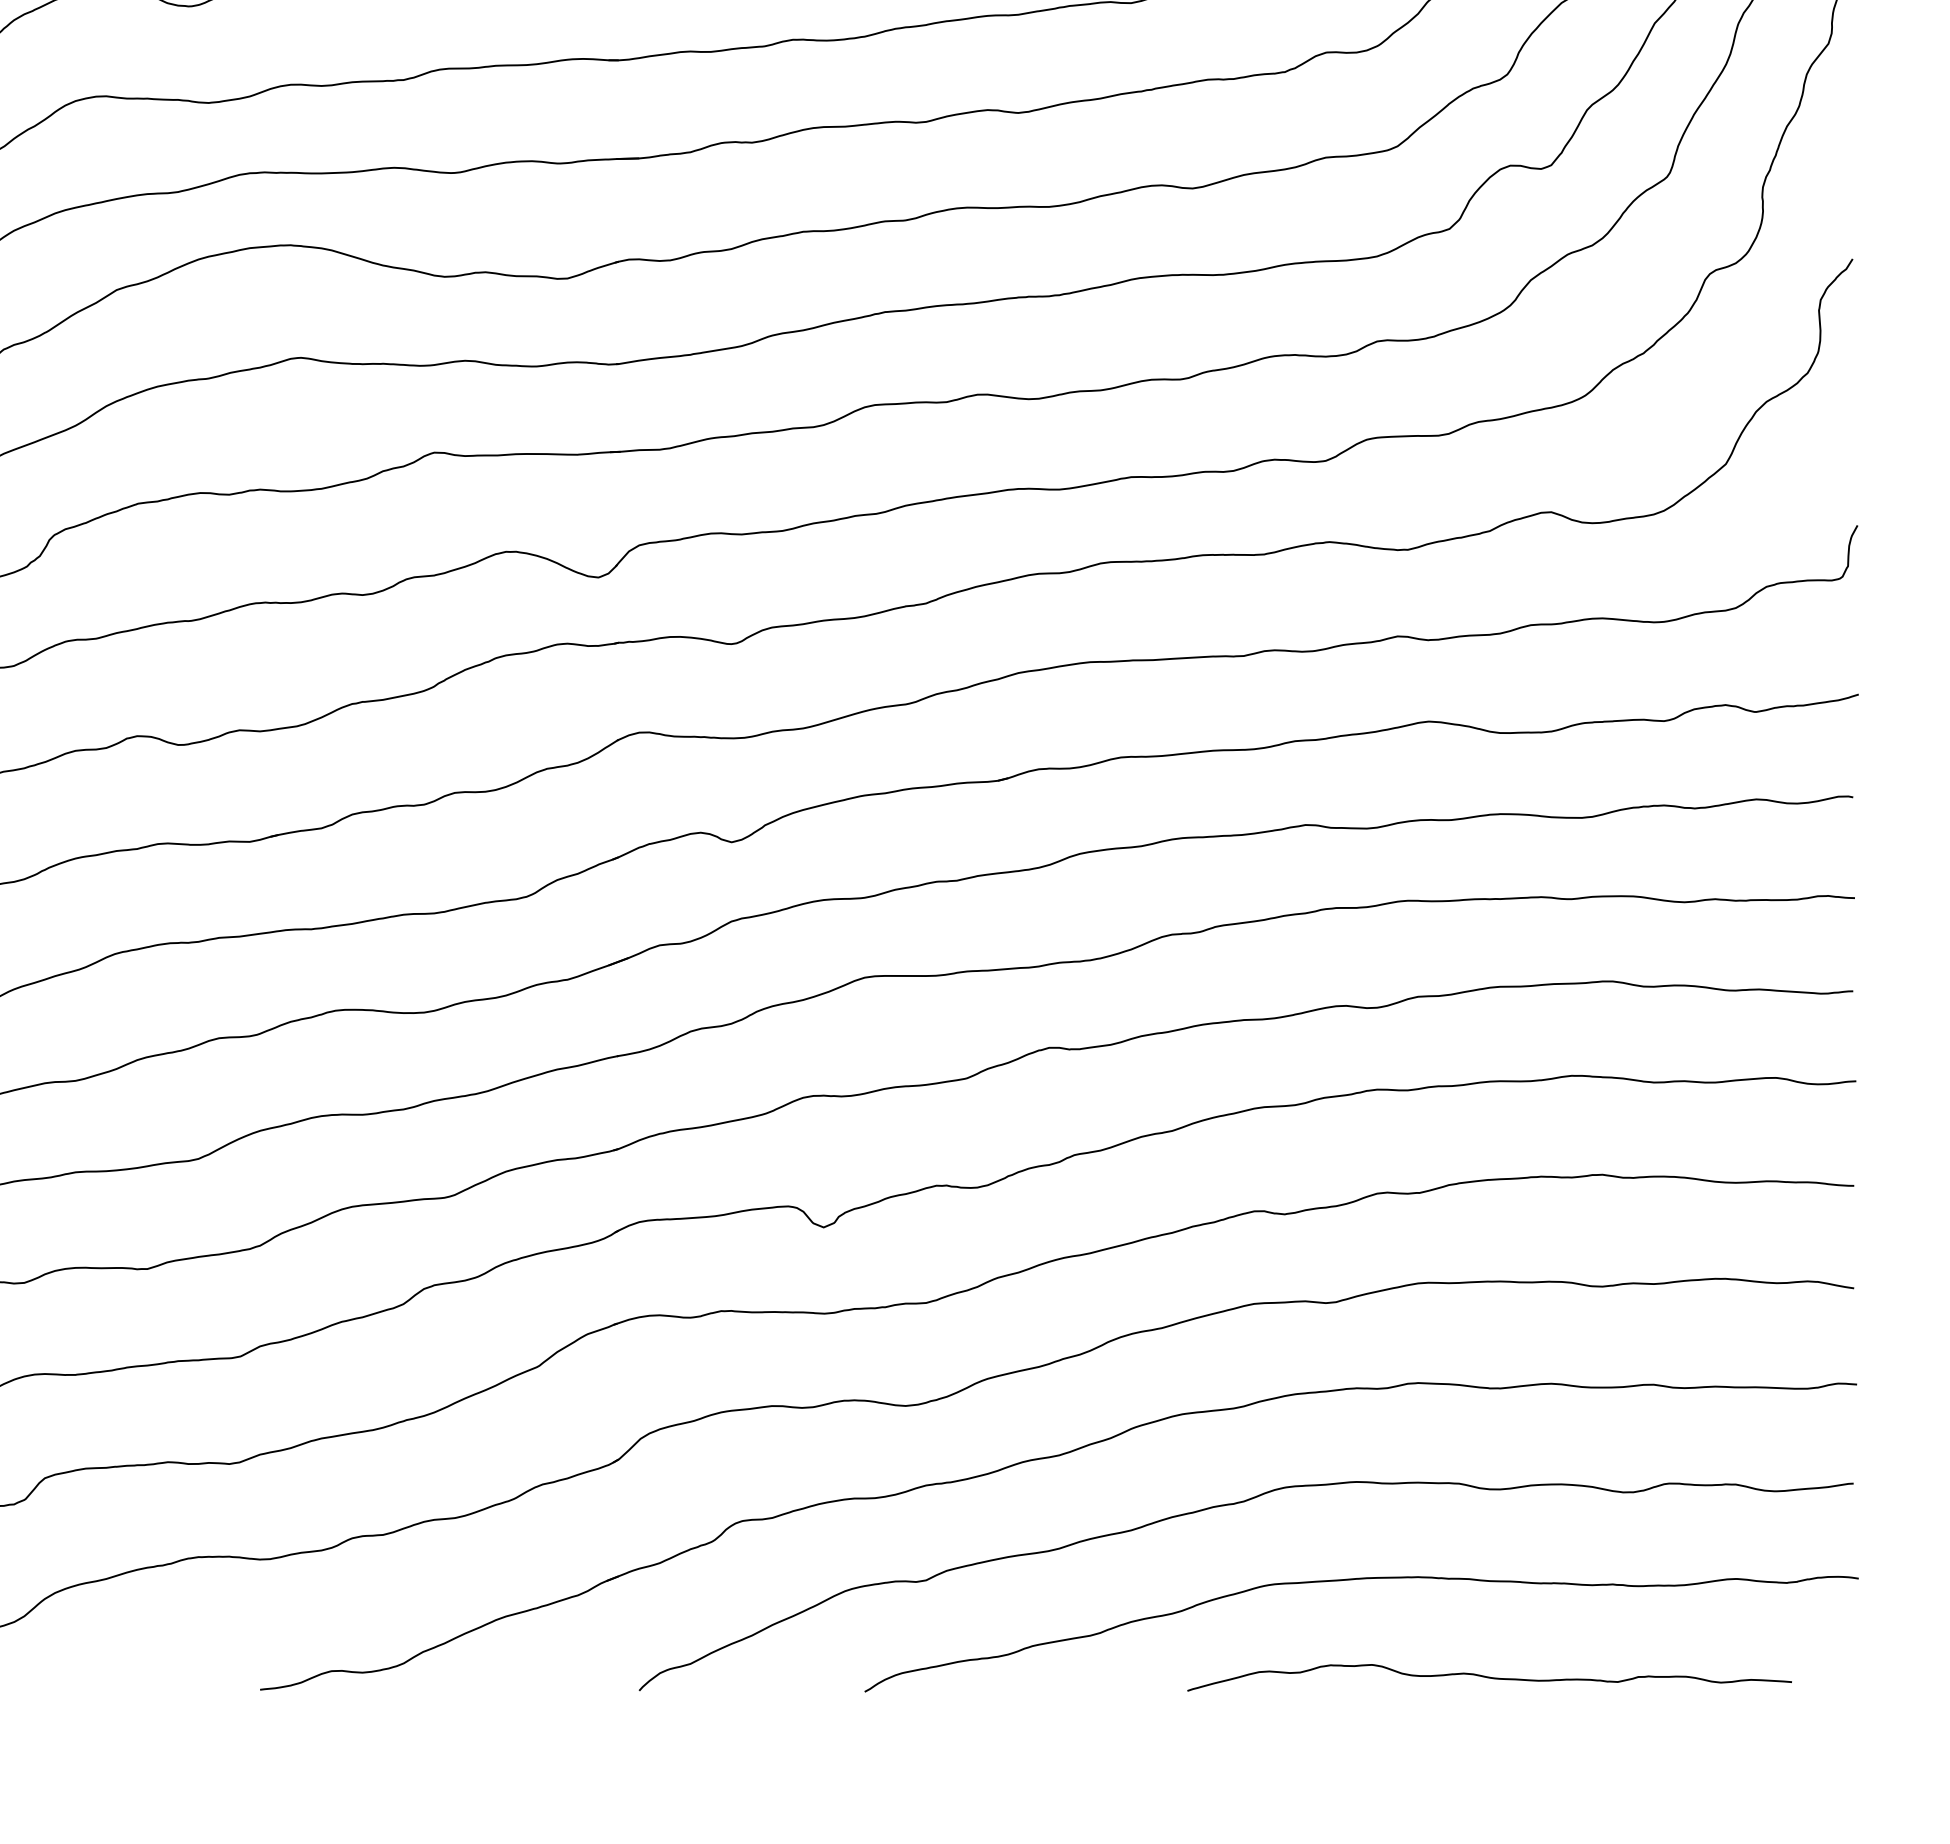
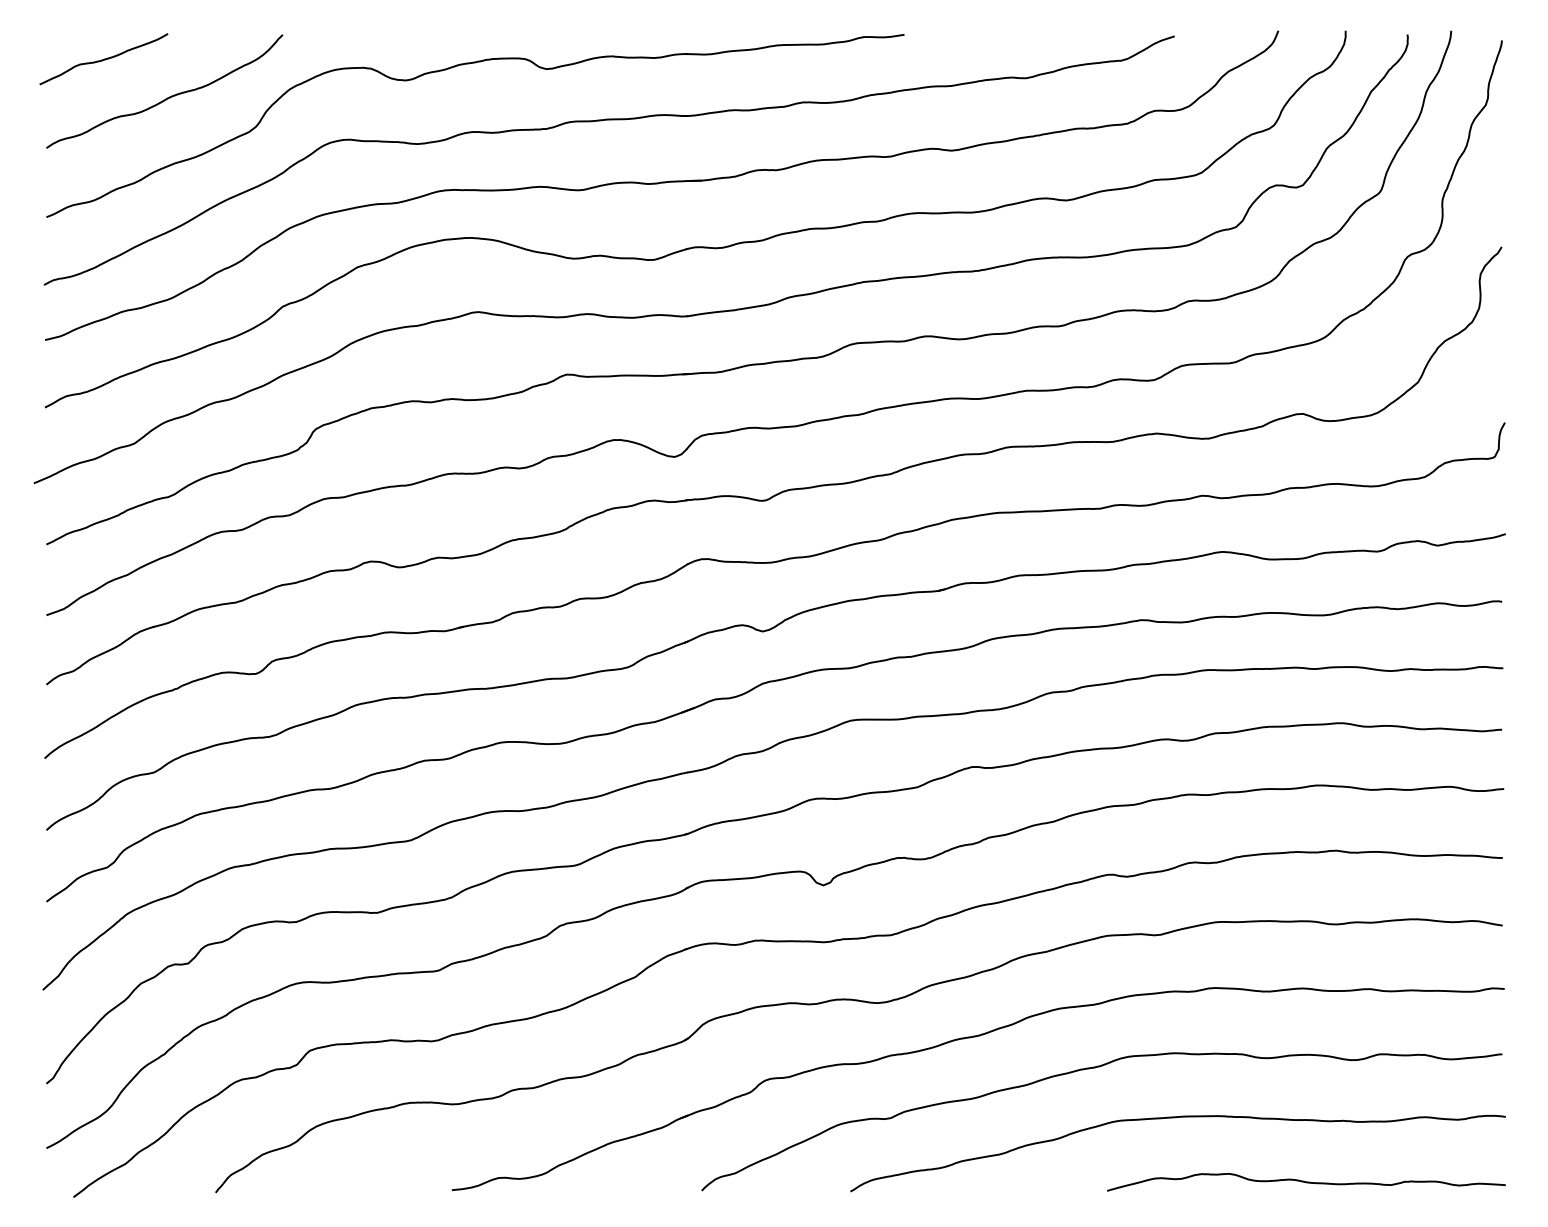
curve: (1489, 1678) -> (1306, 1182), moved

